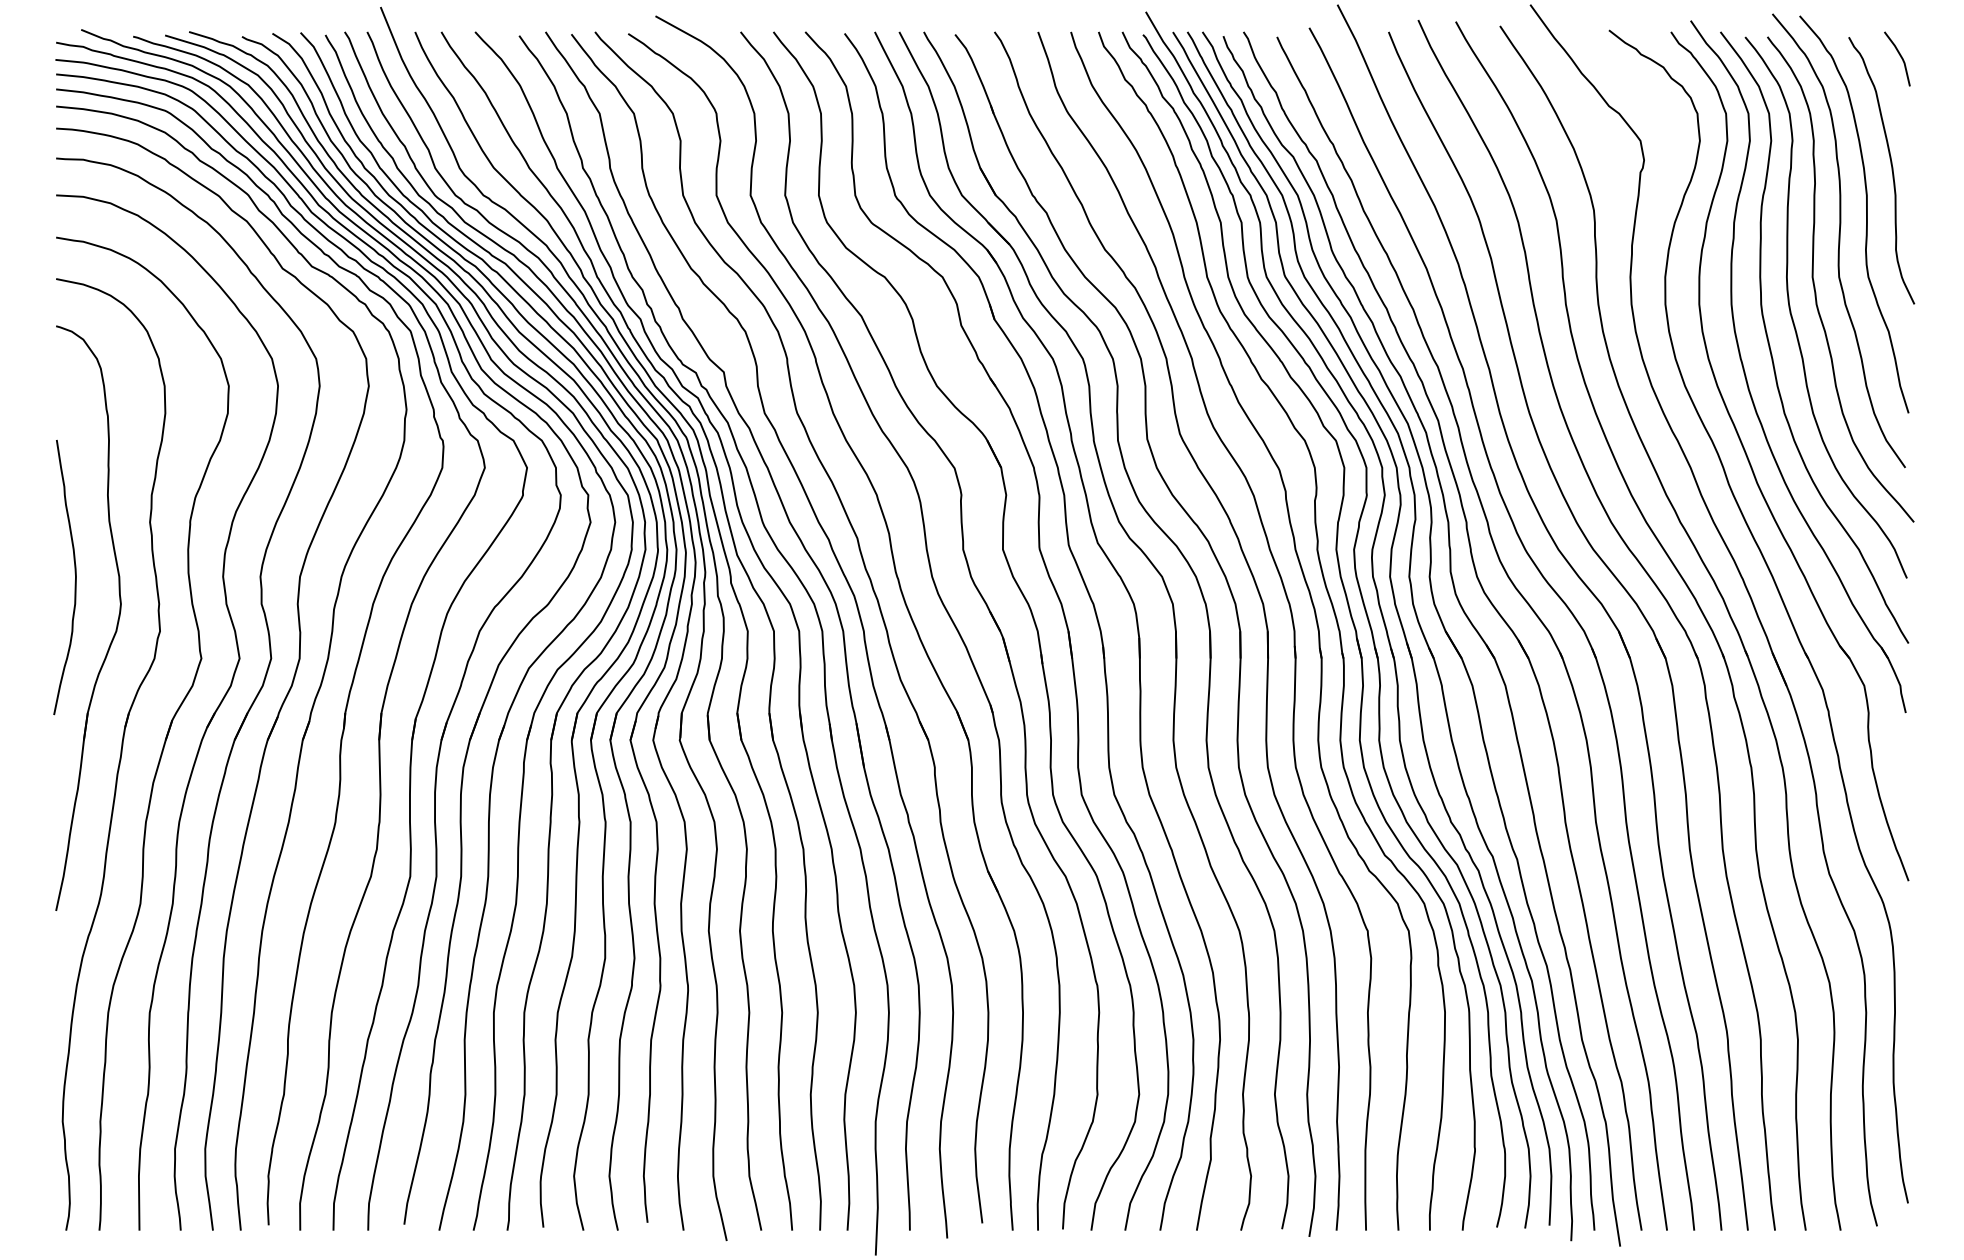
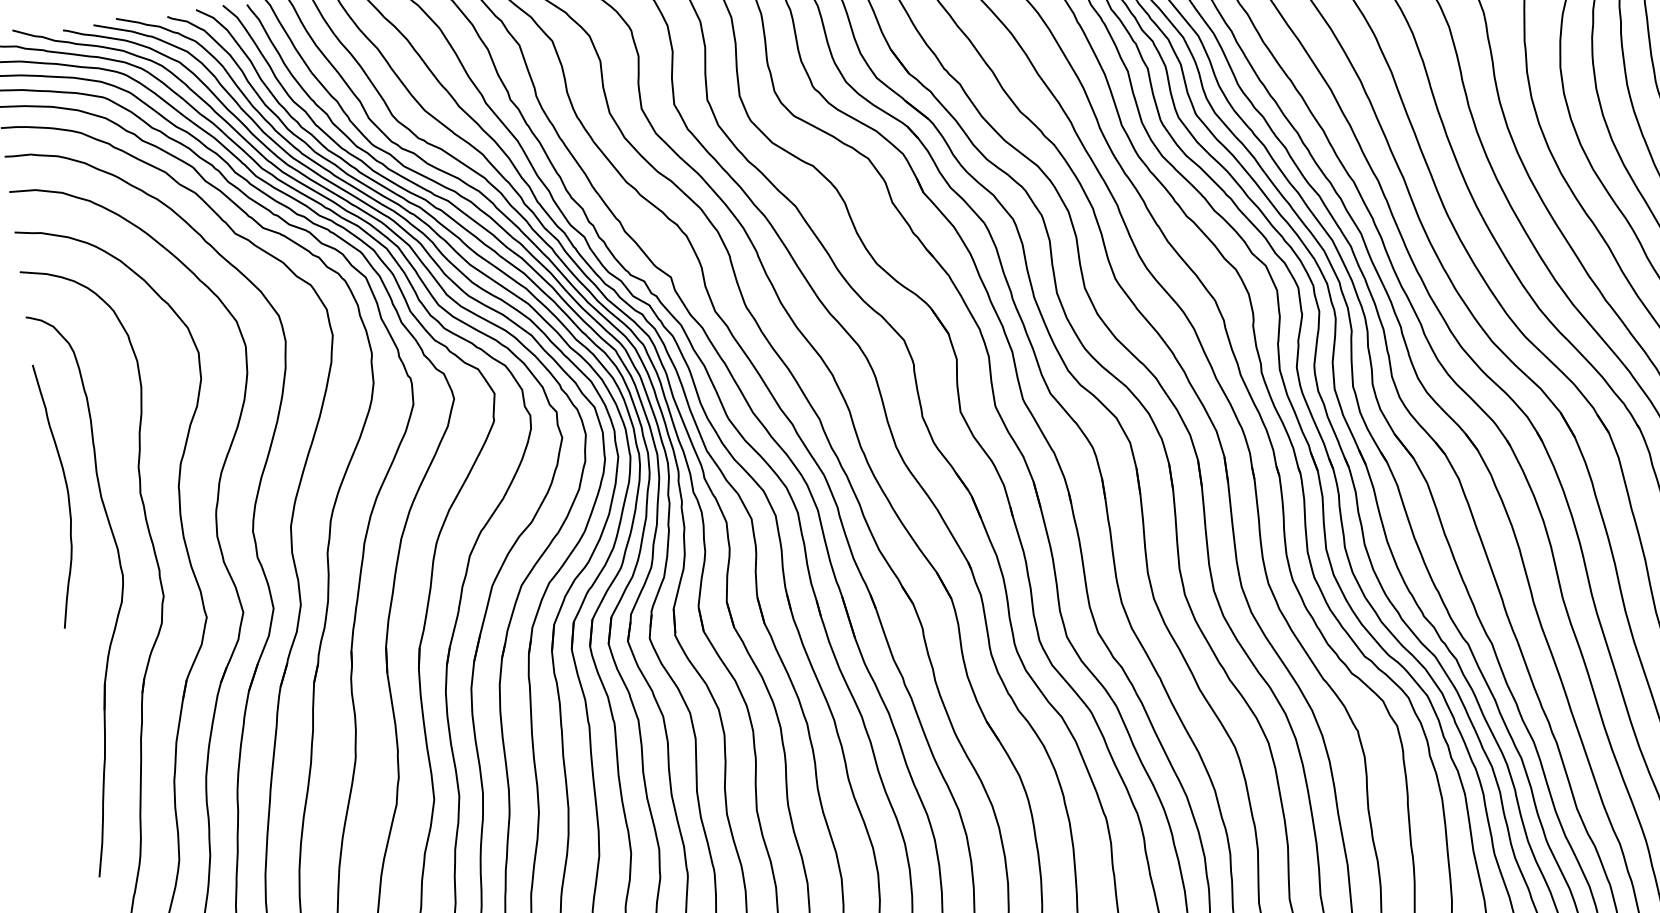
curve: (74, 573) -> (66, 490), moved

